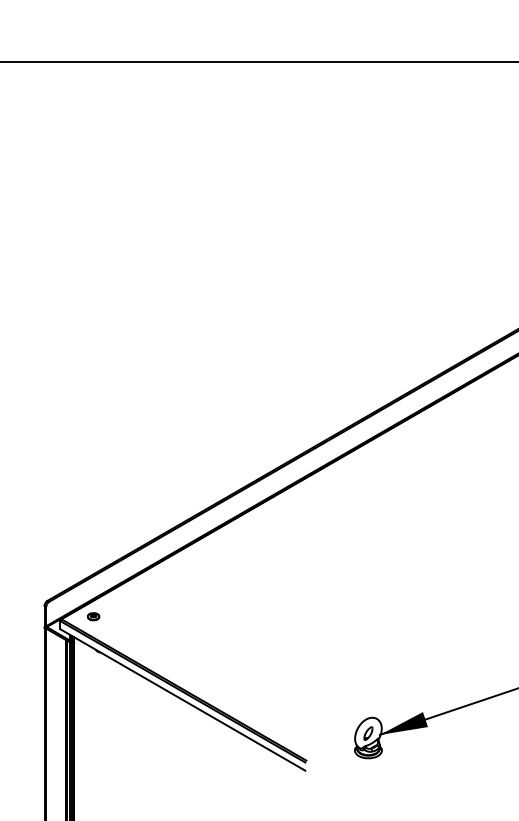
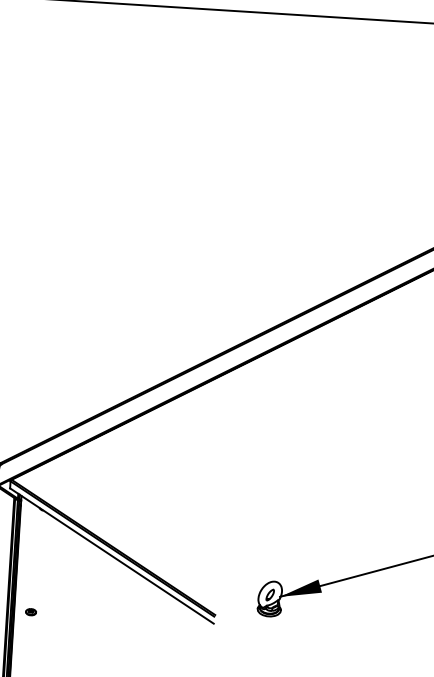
part: (93, 616) -> (31, 612), moved

